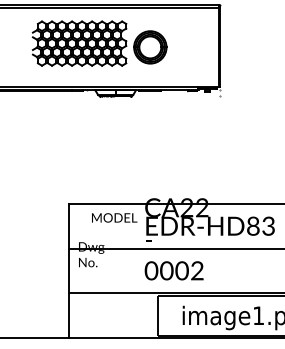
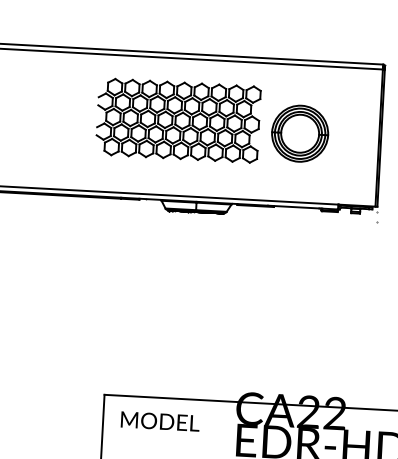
part: (99, 43) -> (212, 122), moved
text: (114, 217) -> (160, 420), moved

